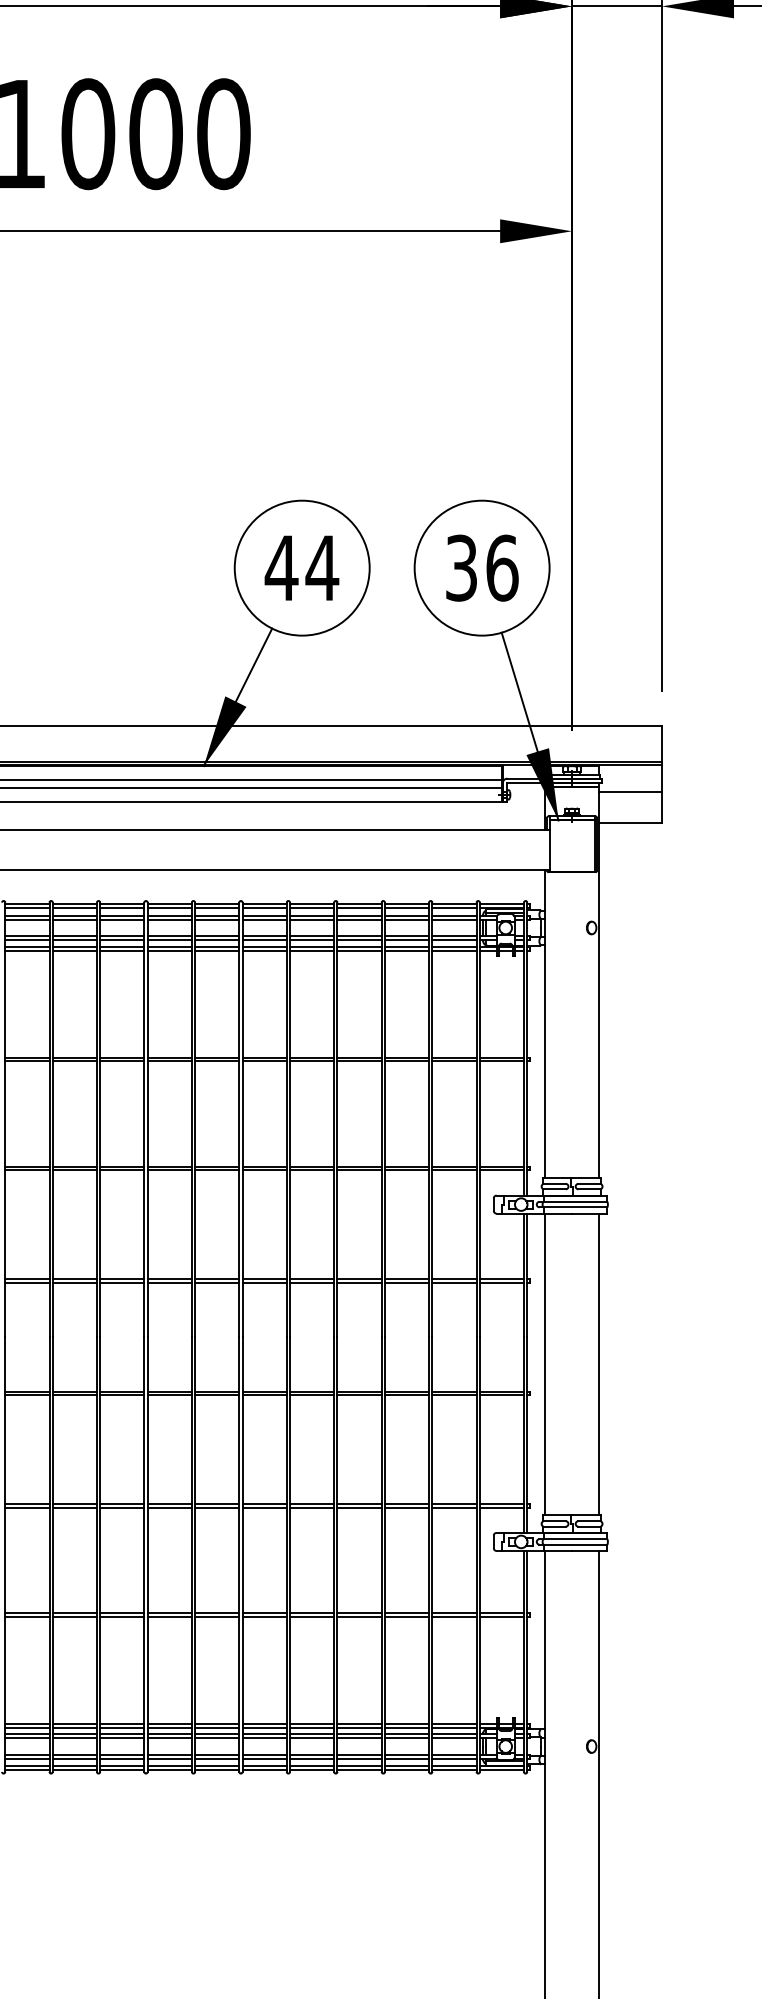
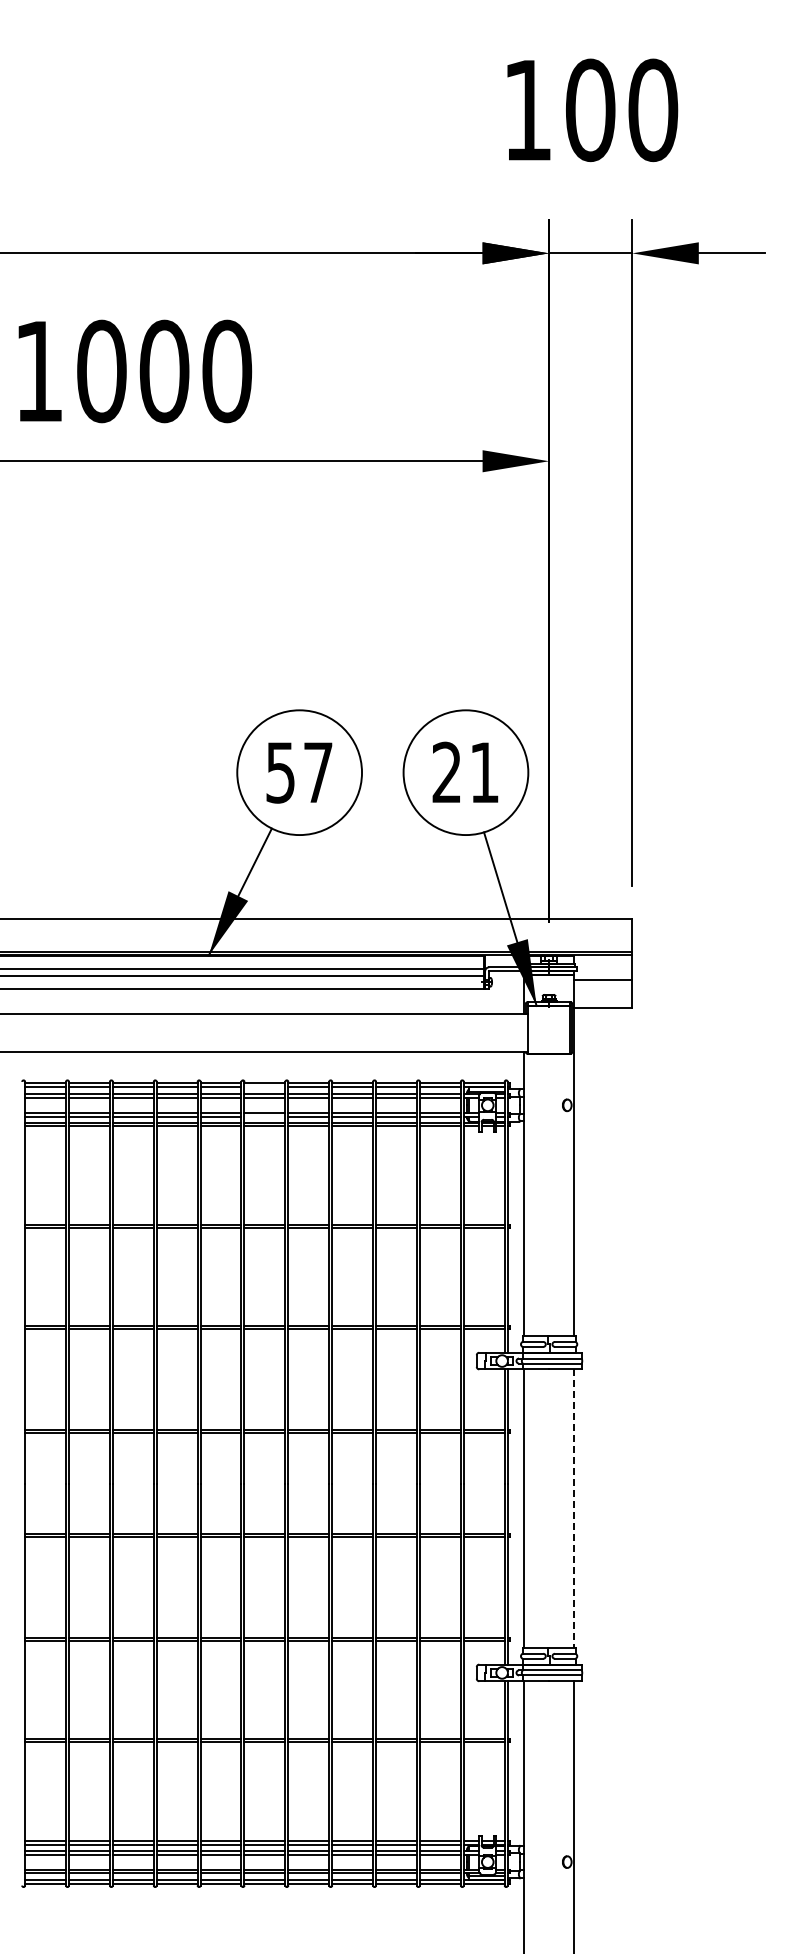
text: (302, 567) -> (299, 772), 44 -> 57
text: (481, 567) -> (465, 772), 36 -> 21
line: (264, 908) -> (264, 1087), removed
line: (264, 940) -> (264, 1116), removed
line: (599, 1365) -> (574, 1509), solid -> dashed

